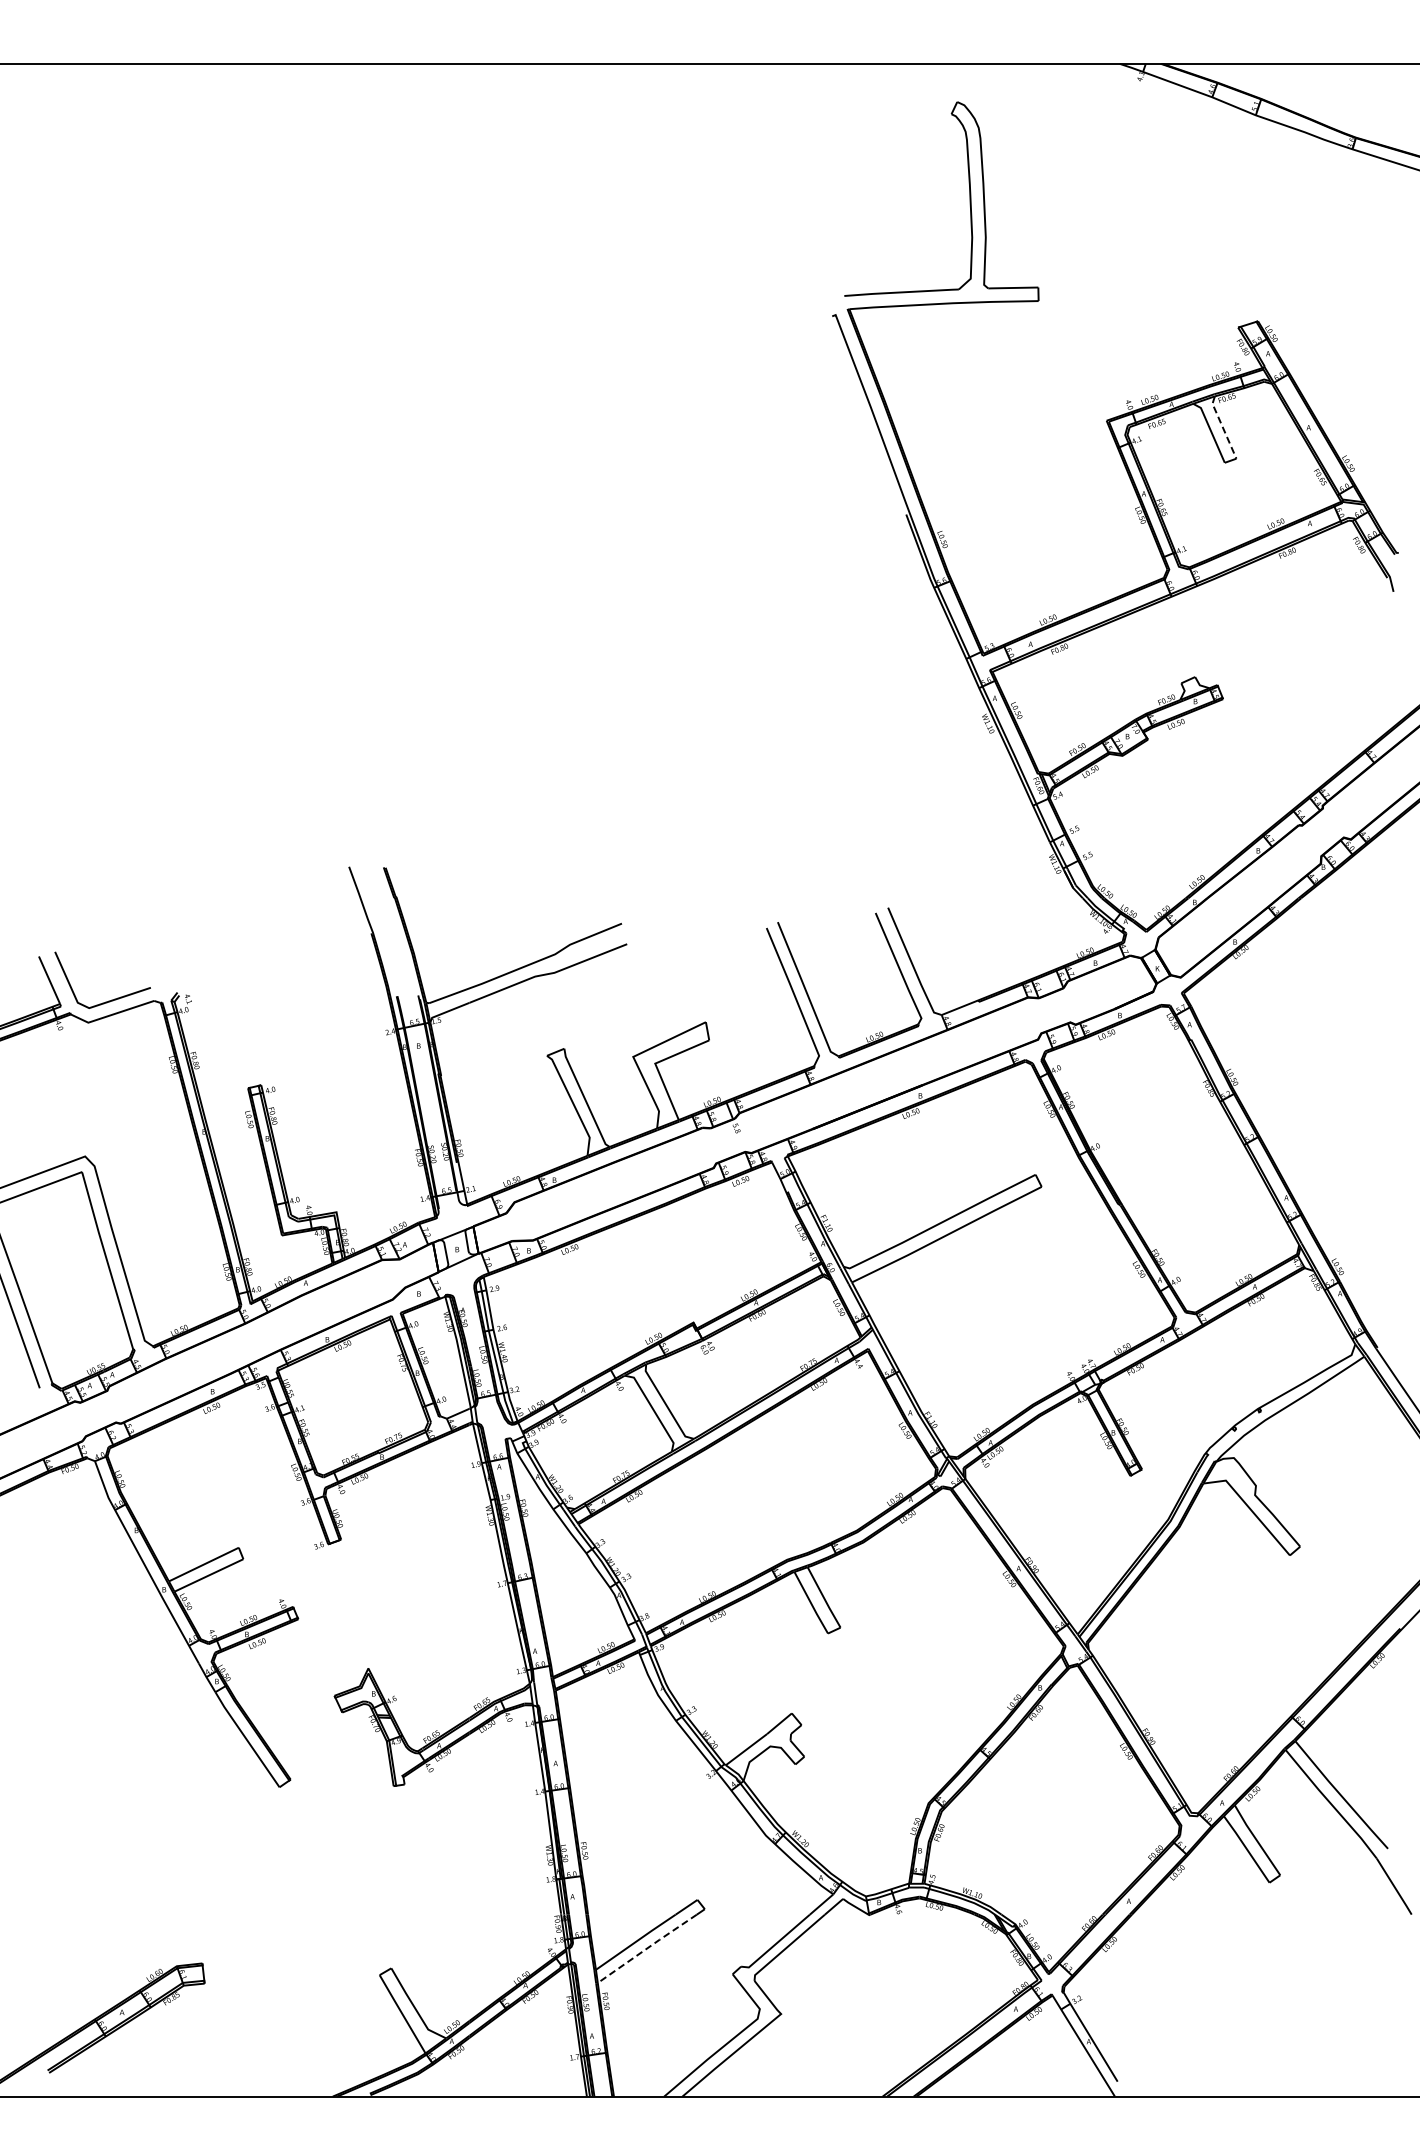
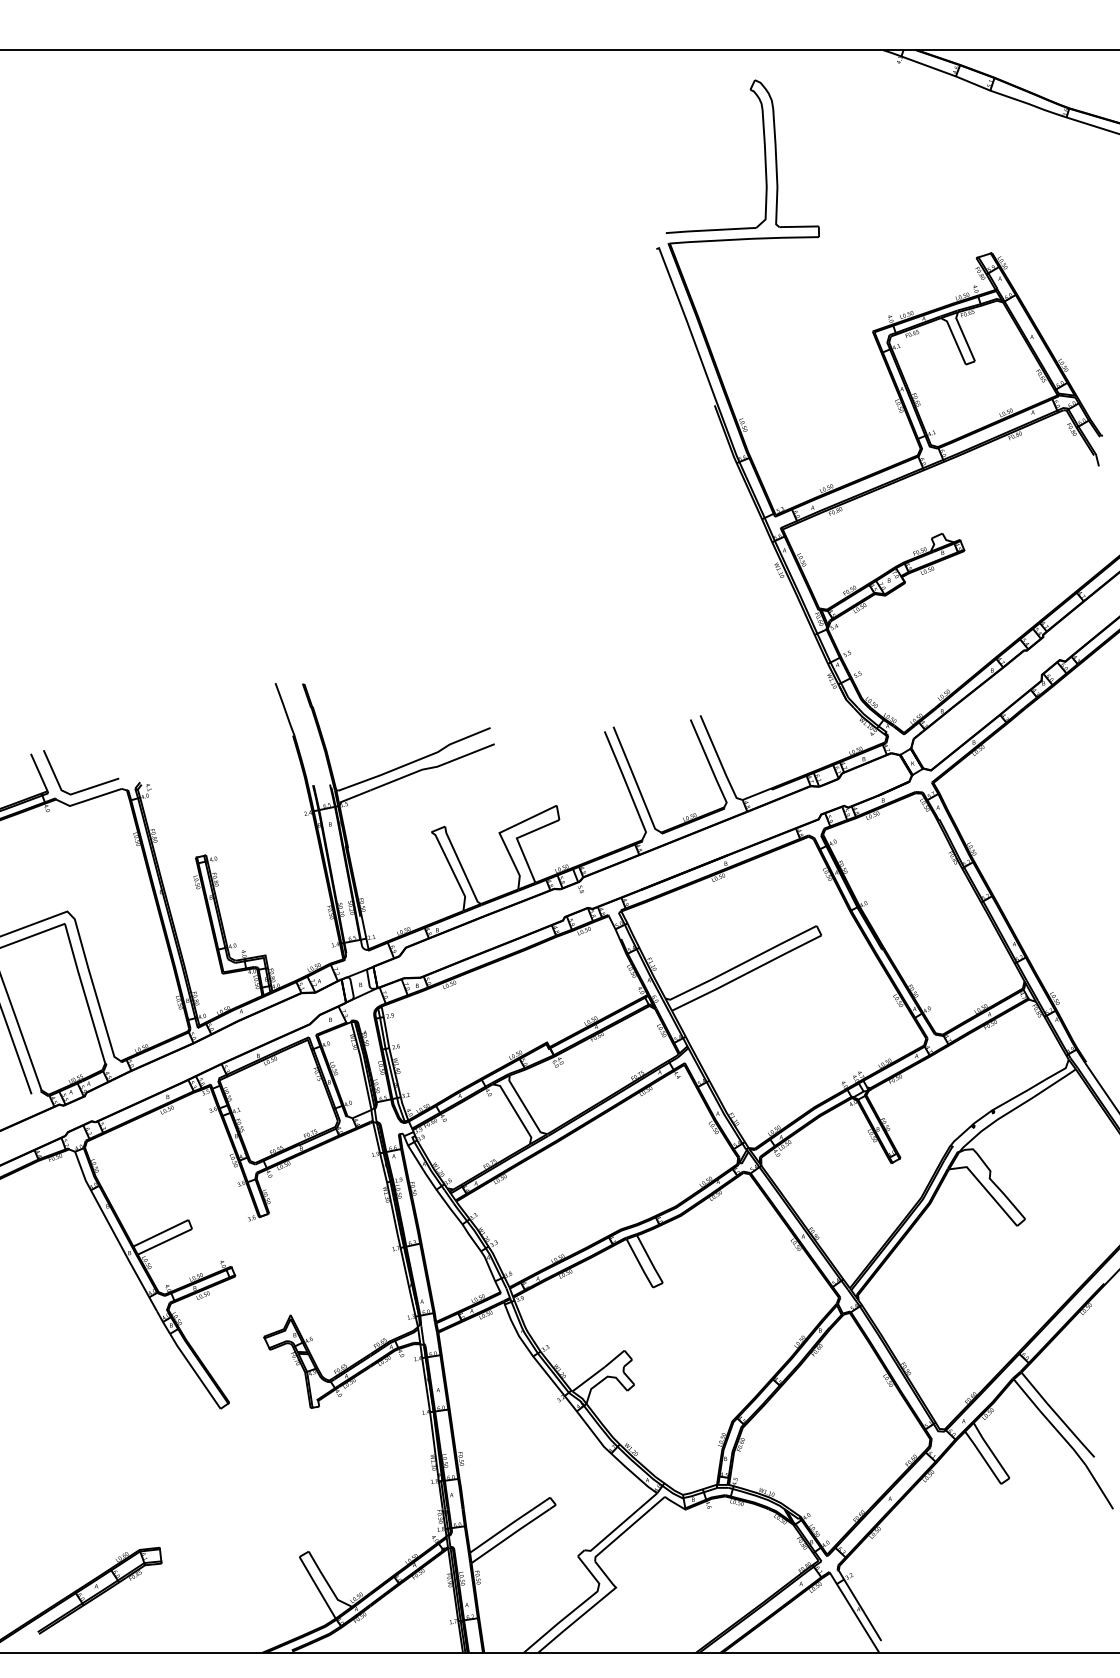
line: (1222, 427) -> (964, 336), dashed -> solid
line: (647, 1948) -> (510, 1535), dashed -> solid

